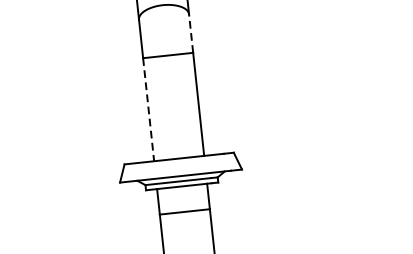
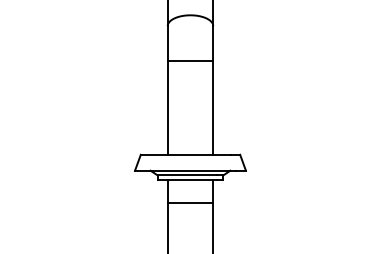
line: (191, 33) -> (213, 43), dashed -> solid
line: (148, 109) -> (167, 107), dashed -> solid

